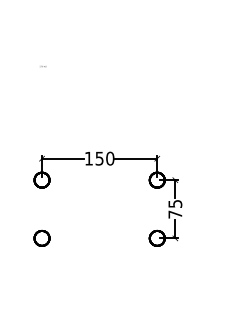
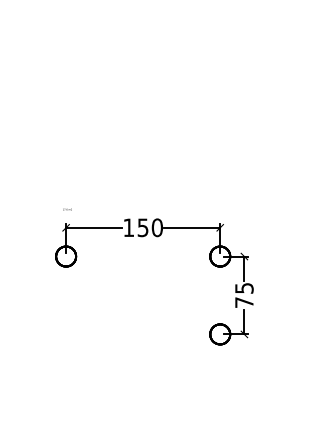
text: (43, 66) -> (67, 209), moved
part: (42, 238) -> (66, 334), removed

